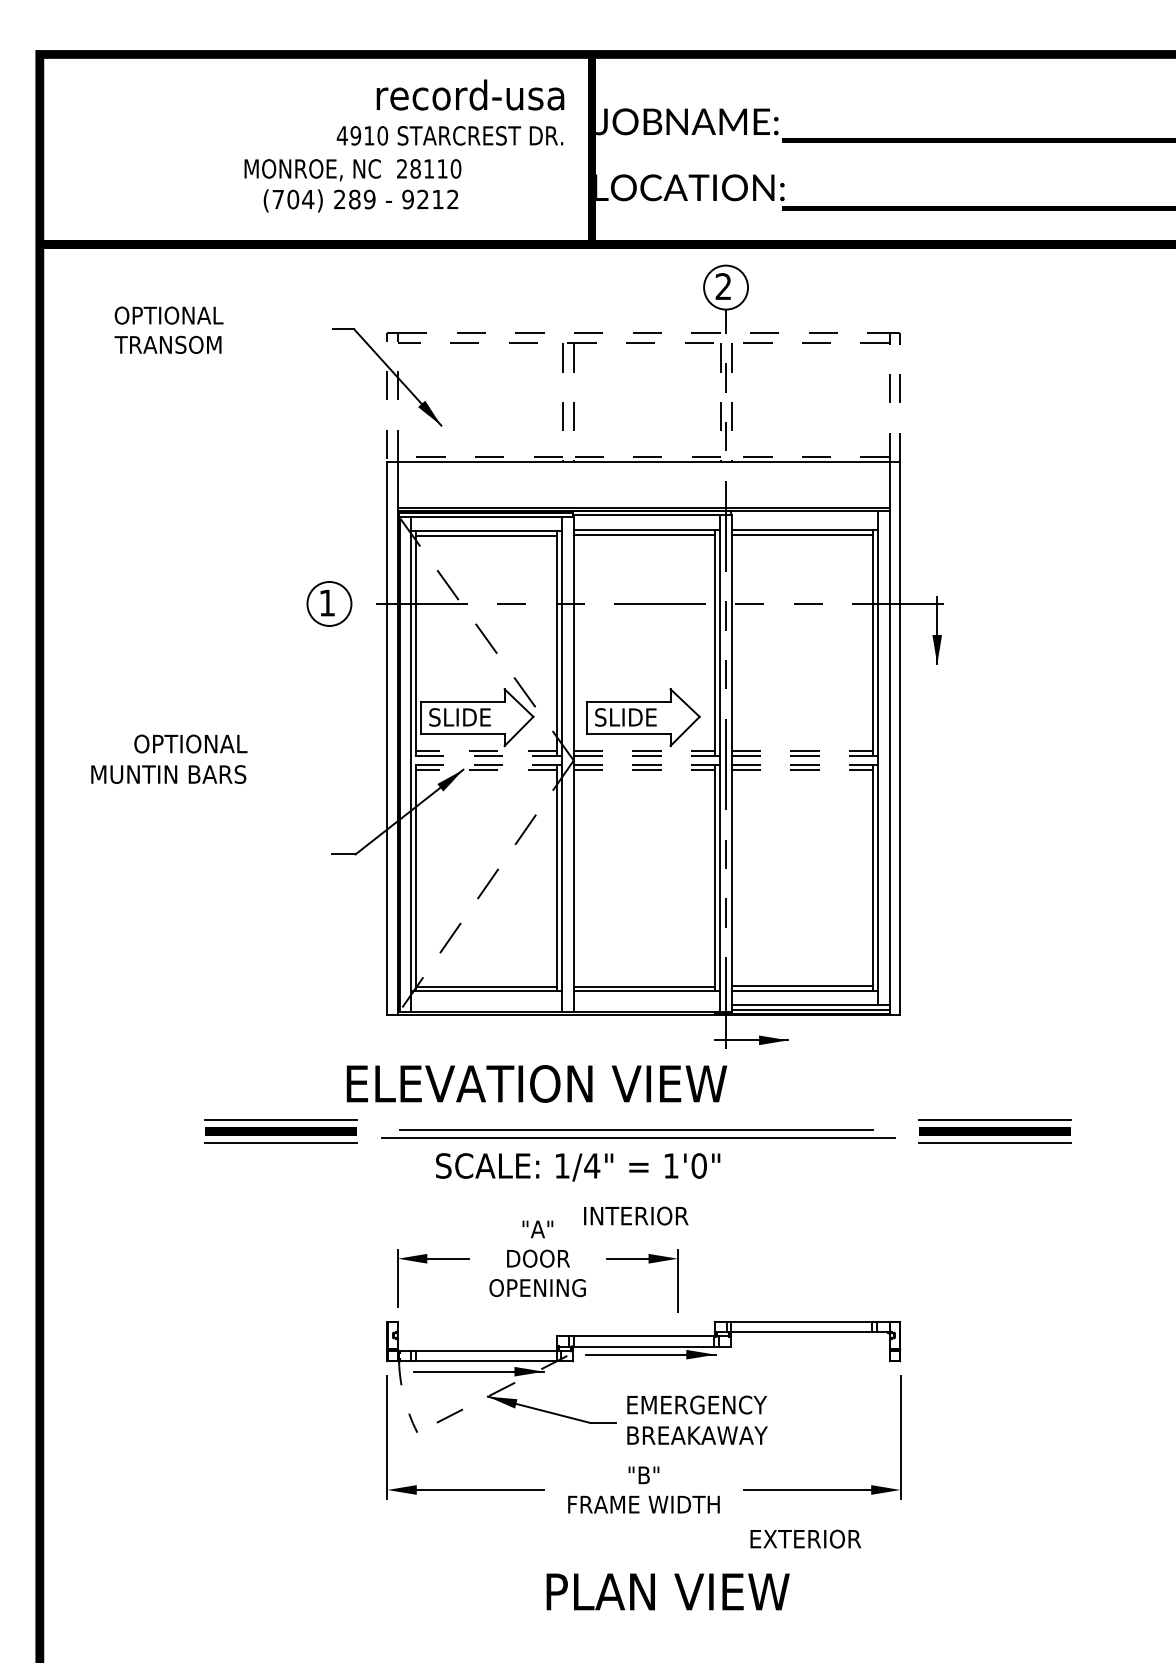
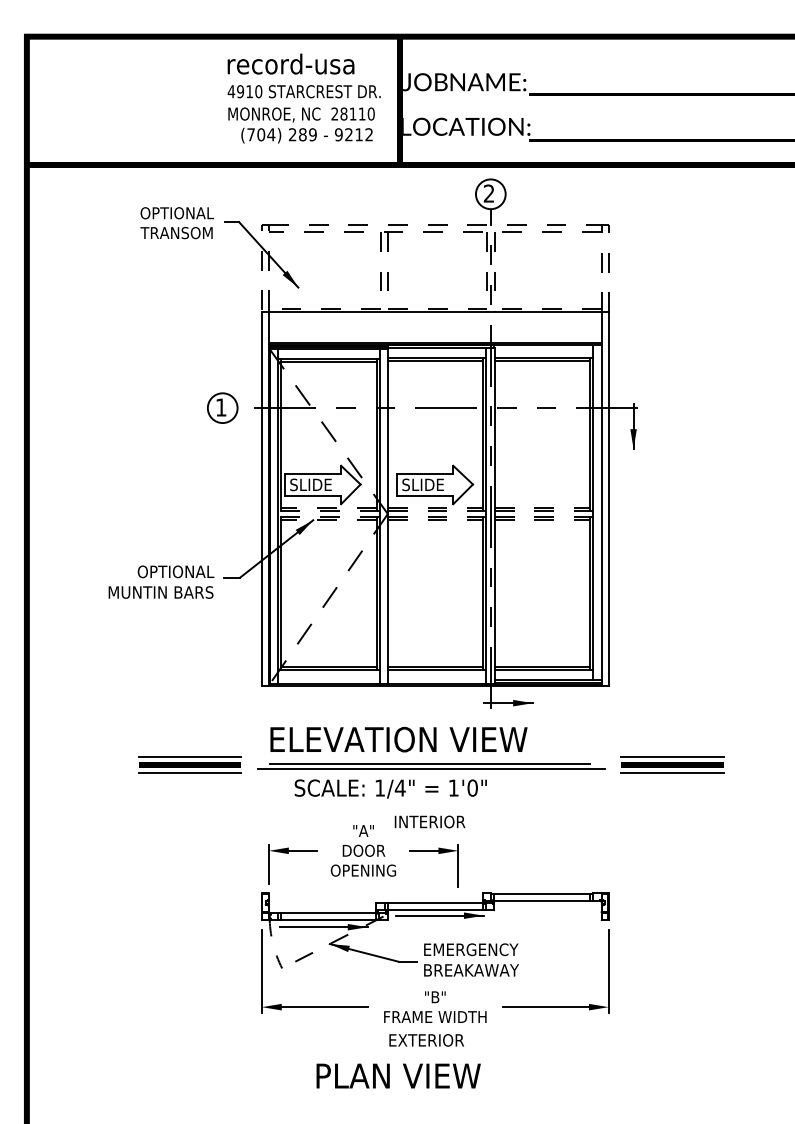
text: (469, 94) -> (290, 63), moved
text: (352, 185) -> (301, 125), moved
text: (167, 330) -> (176, 223), moved
text: (169, 758) -> (161, 581), moved
text: (536, 1083) -> (398, 739), moved
text: (805, 1539) -> (426, 1040), moved
text: (667, 1591) -> (398, 1075), moved

